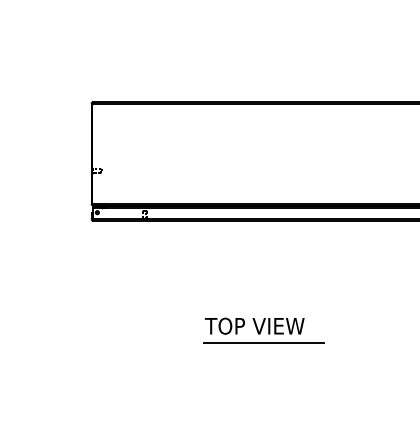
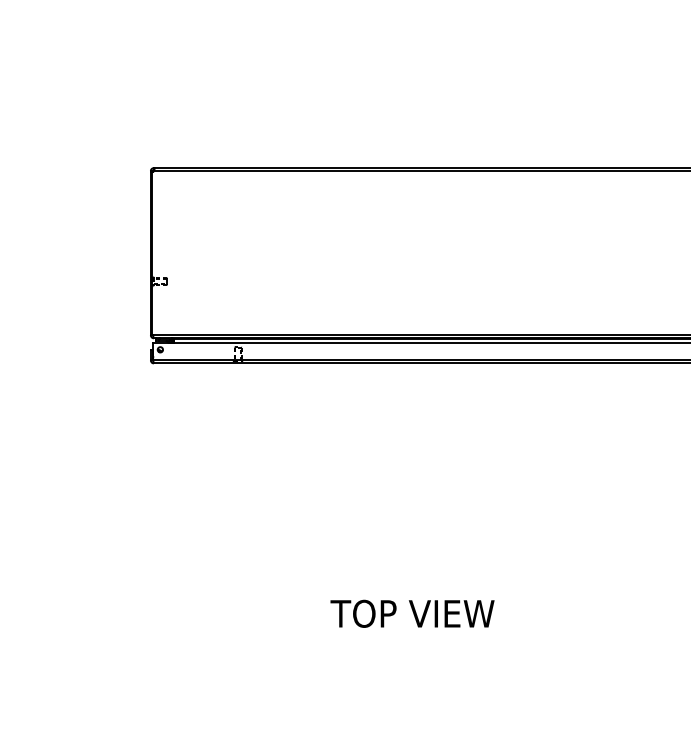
text: (254, 325) -> (412, 612), moved
line: (263, 342) -> (433, 563), removed

